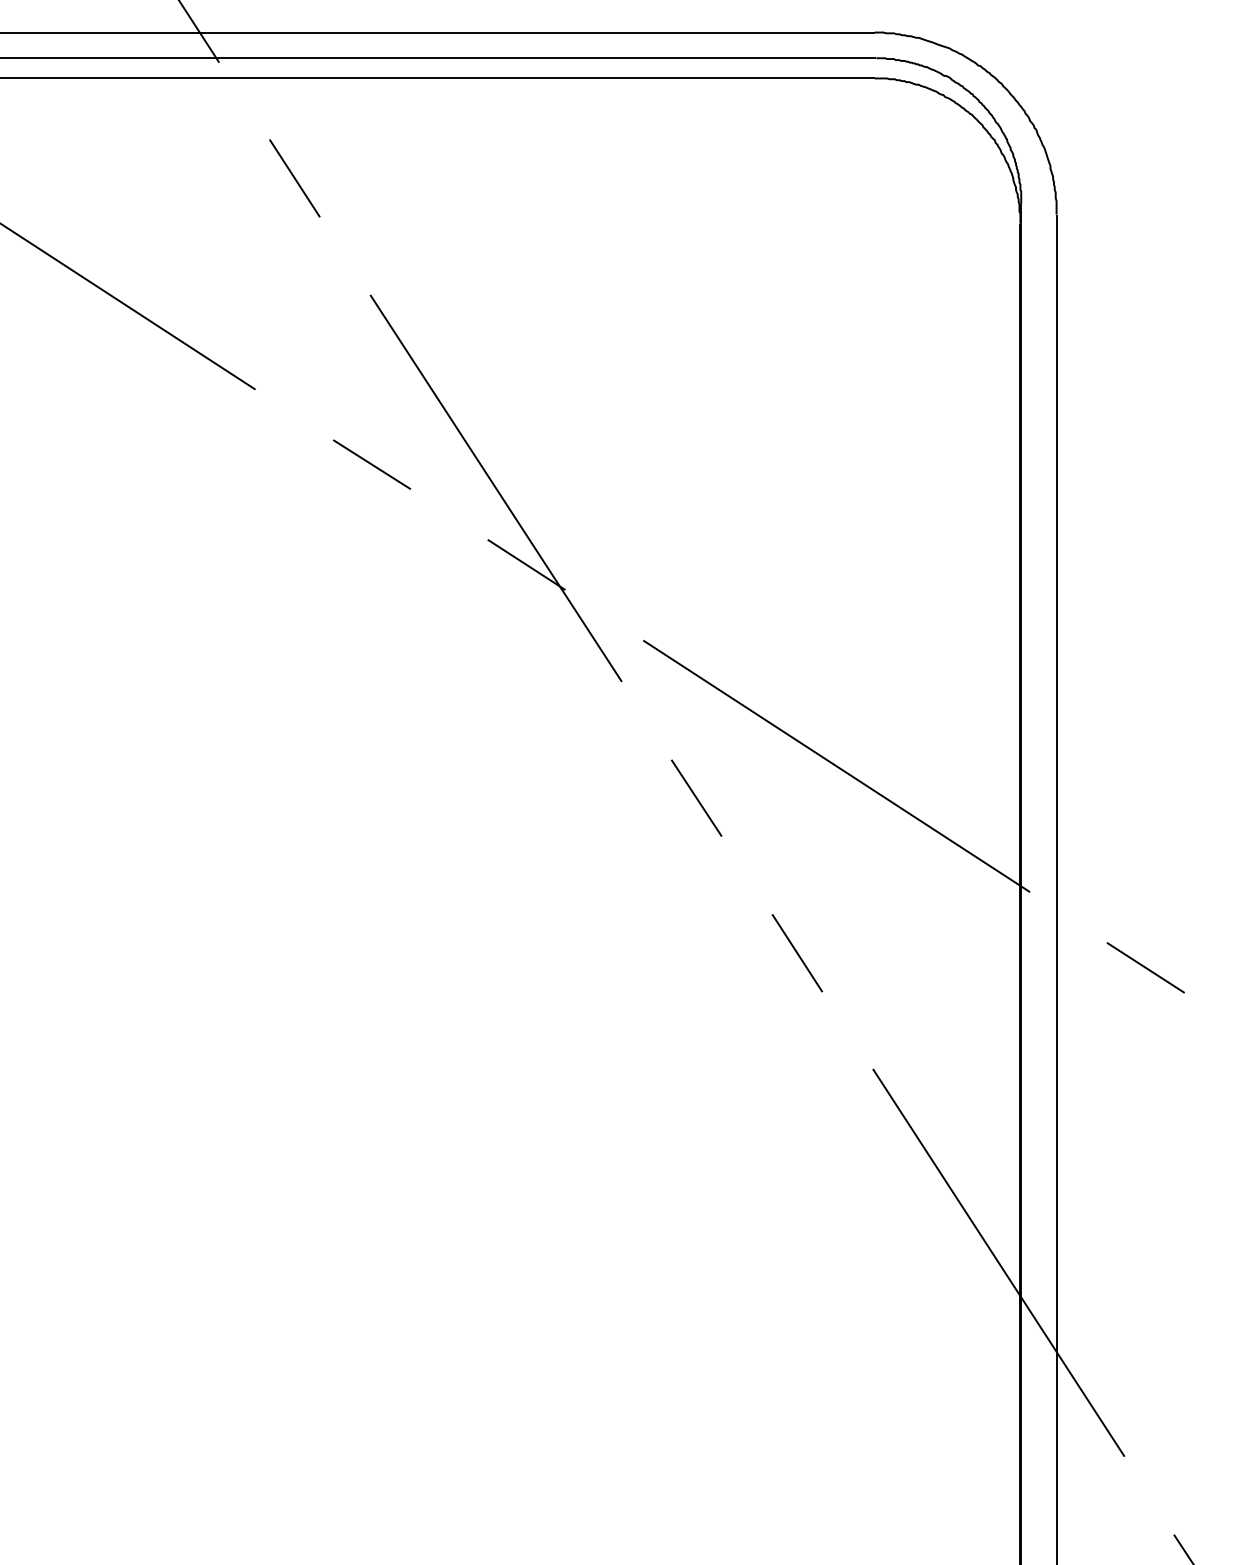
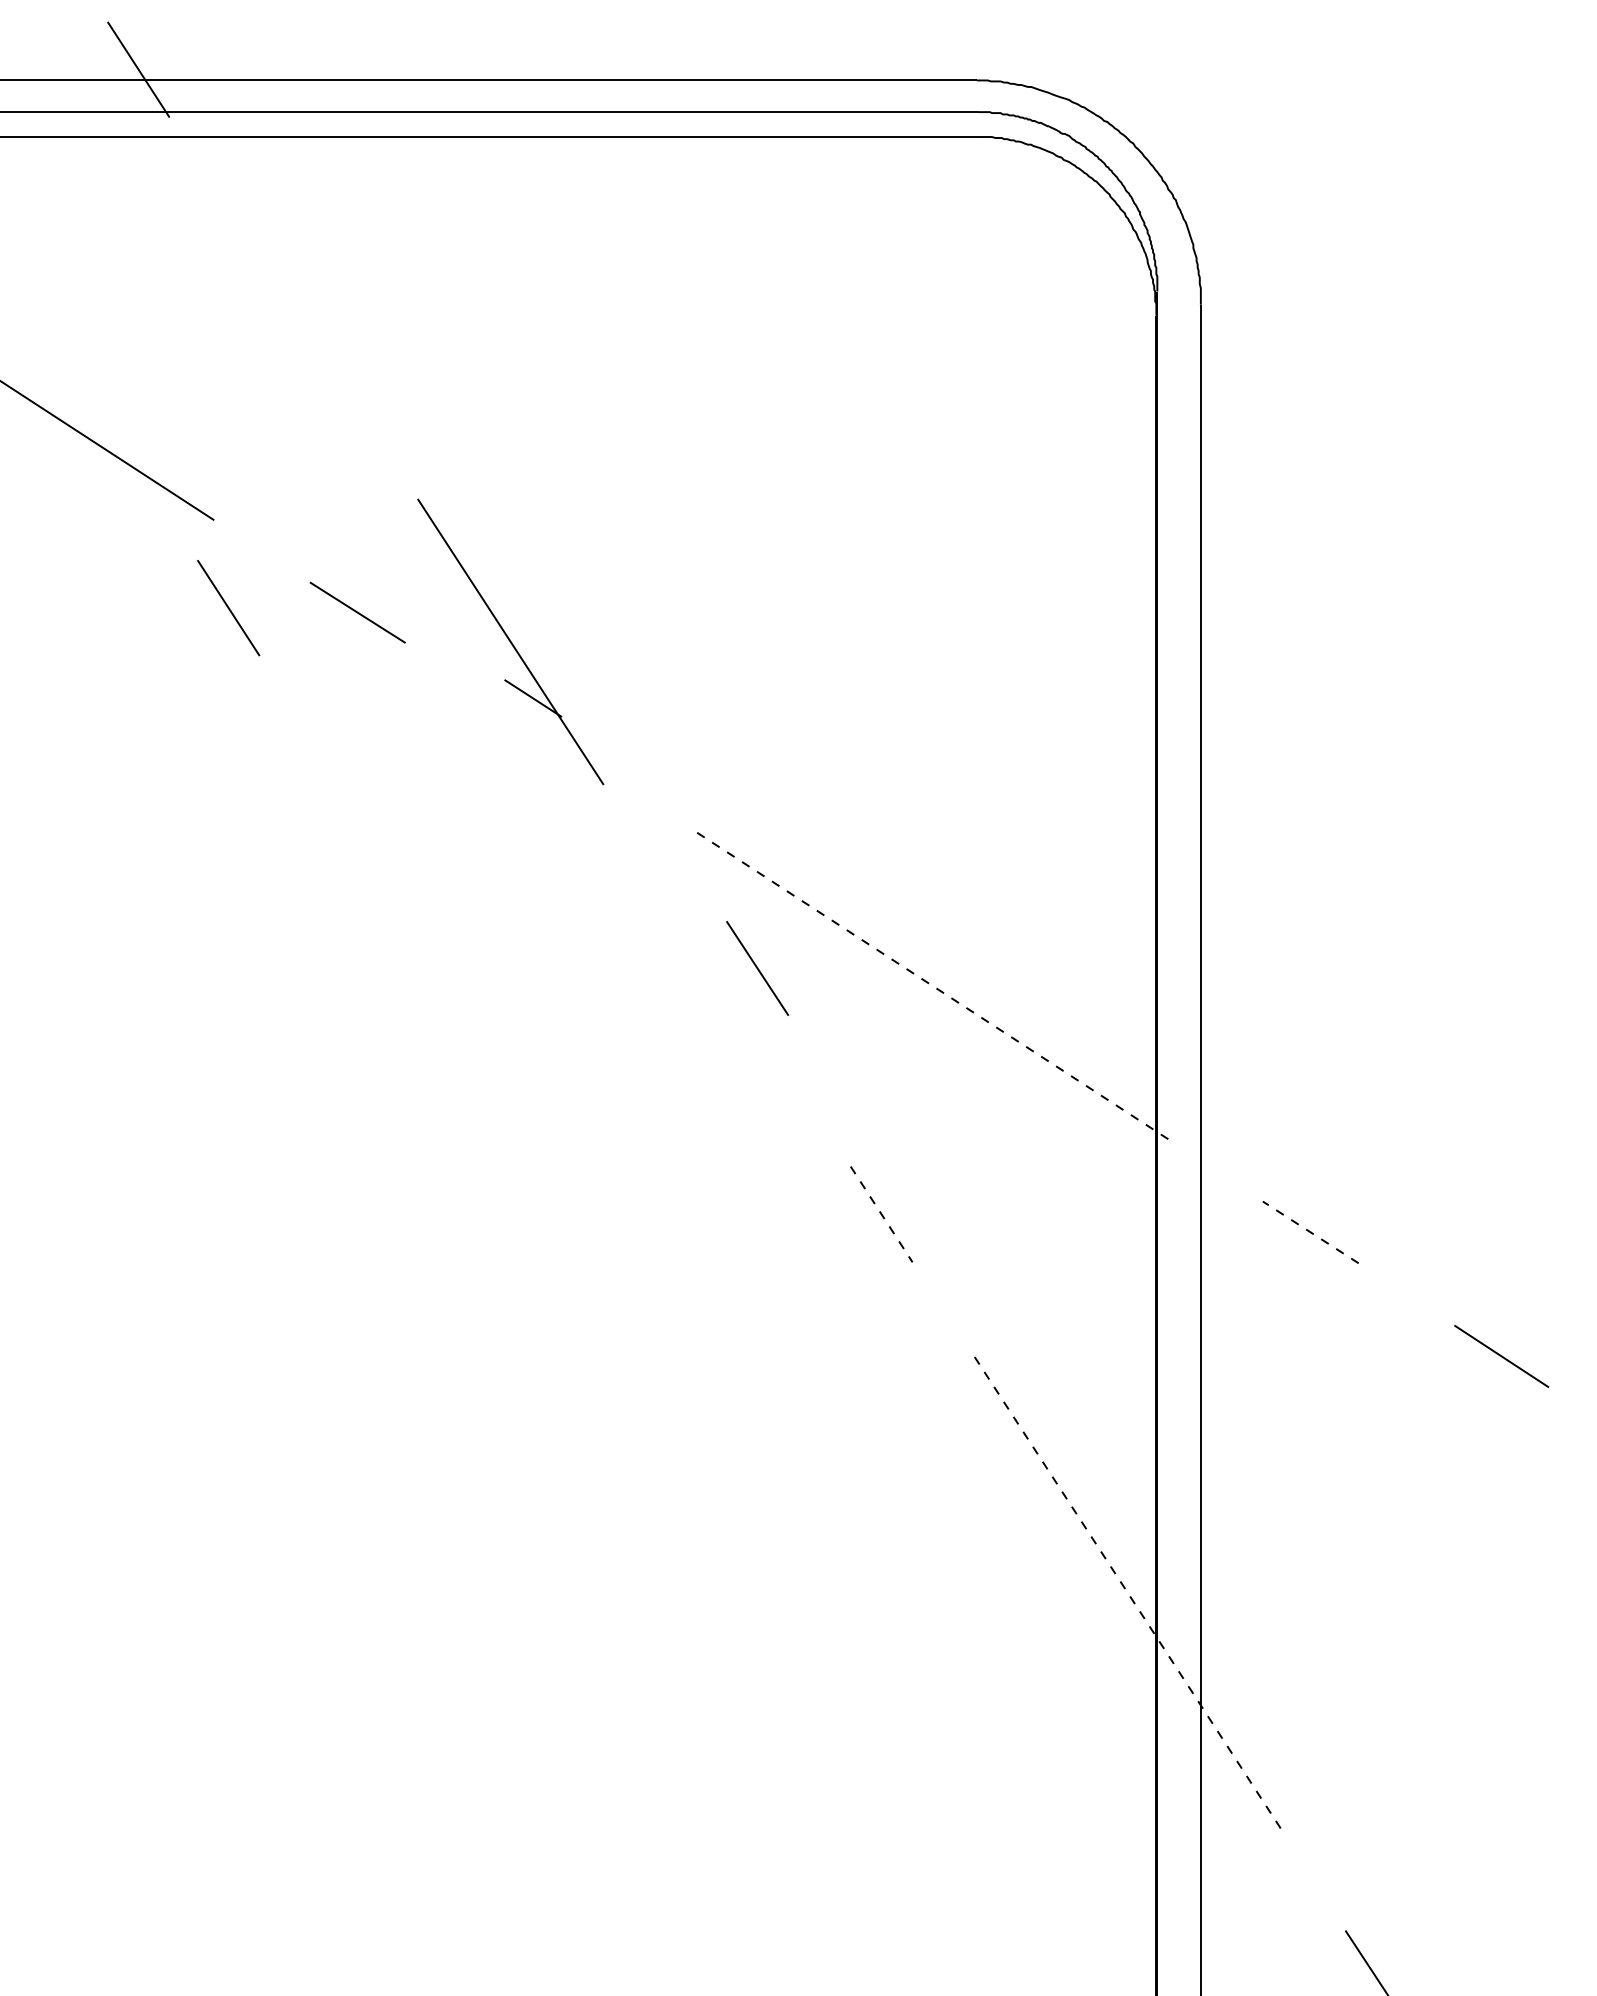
line: (294, 178) -> (228, 608), moved
part: (496, 488) -> (510, 641), size x0.6
line: (836, 765) -> (929, 983), solid -> dashed
line: (696, 798) -> (757, 968), moved
line: (797, 953) -> (881, 1214), solid -> dashed
line: (1145, 967) -> (1310, 1232), solid -> dashed
line: (998, 1262) -> (1129, 1595), solid -> dashed

